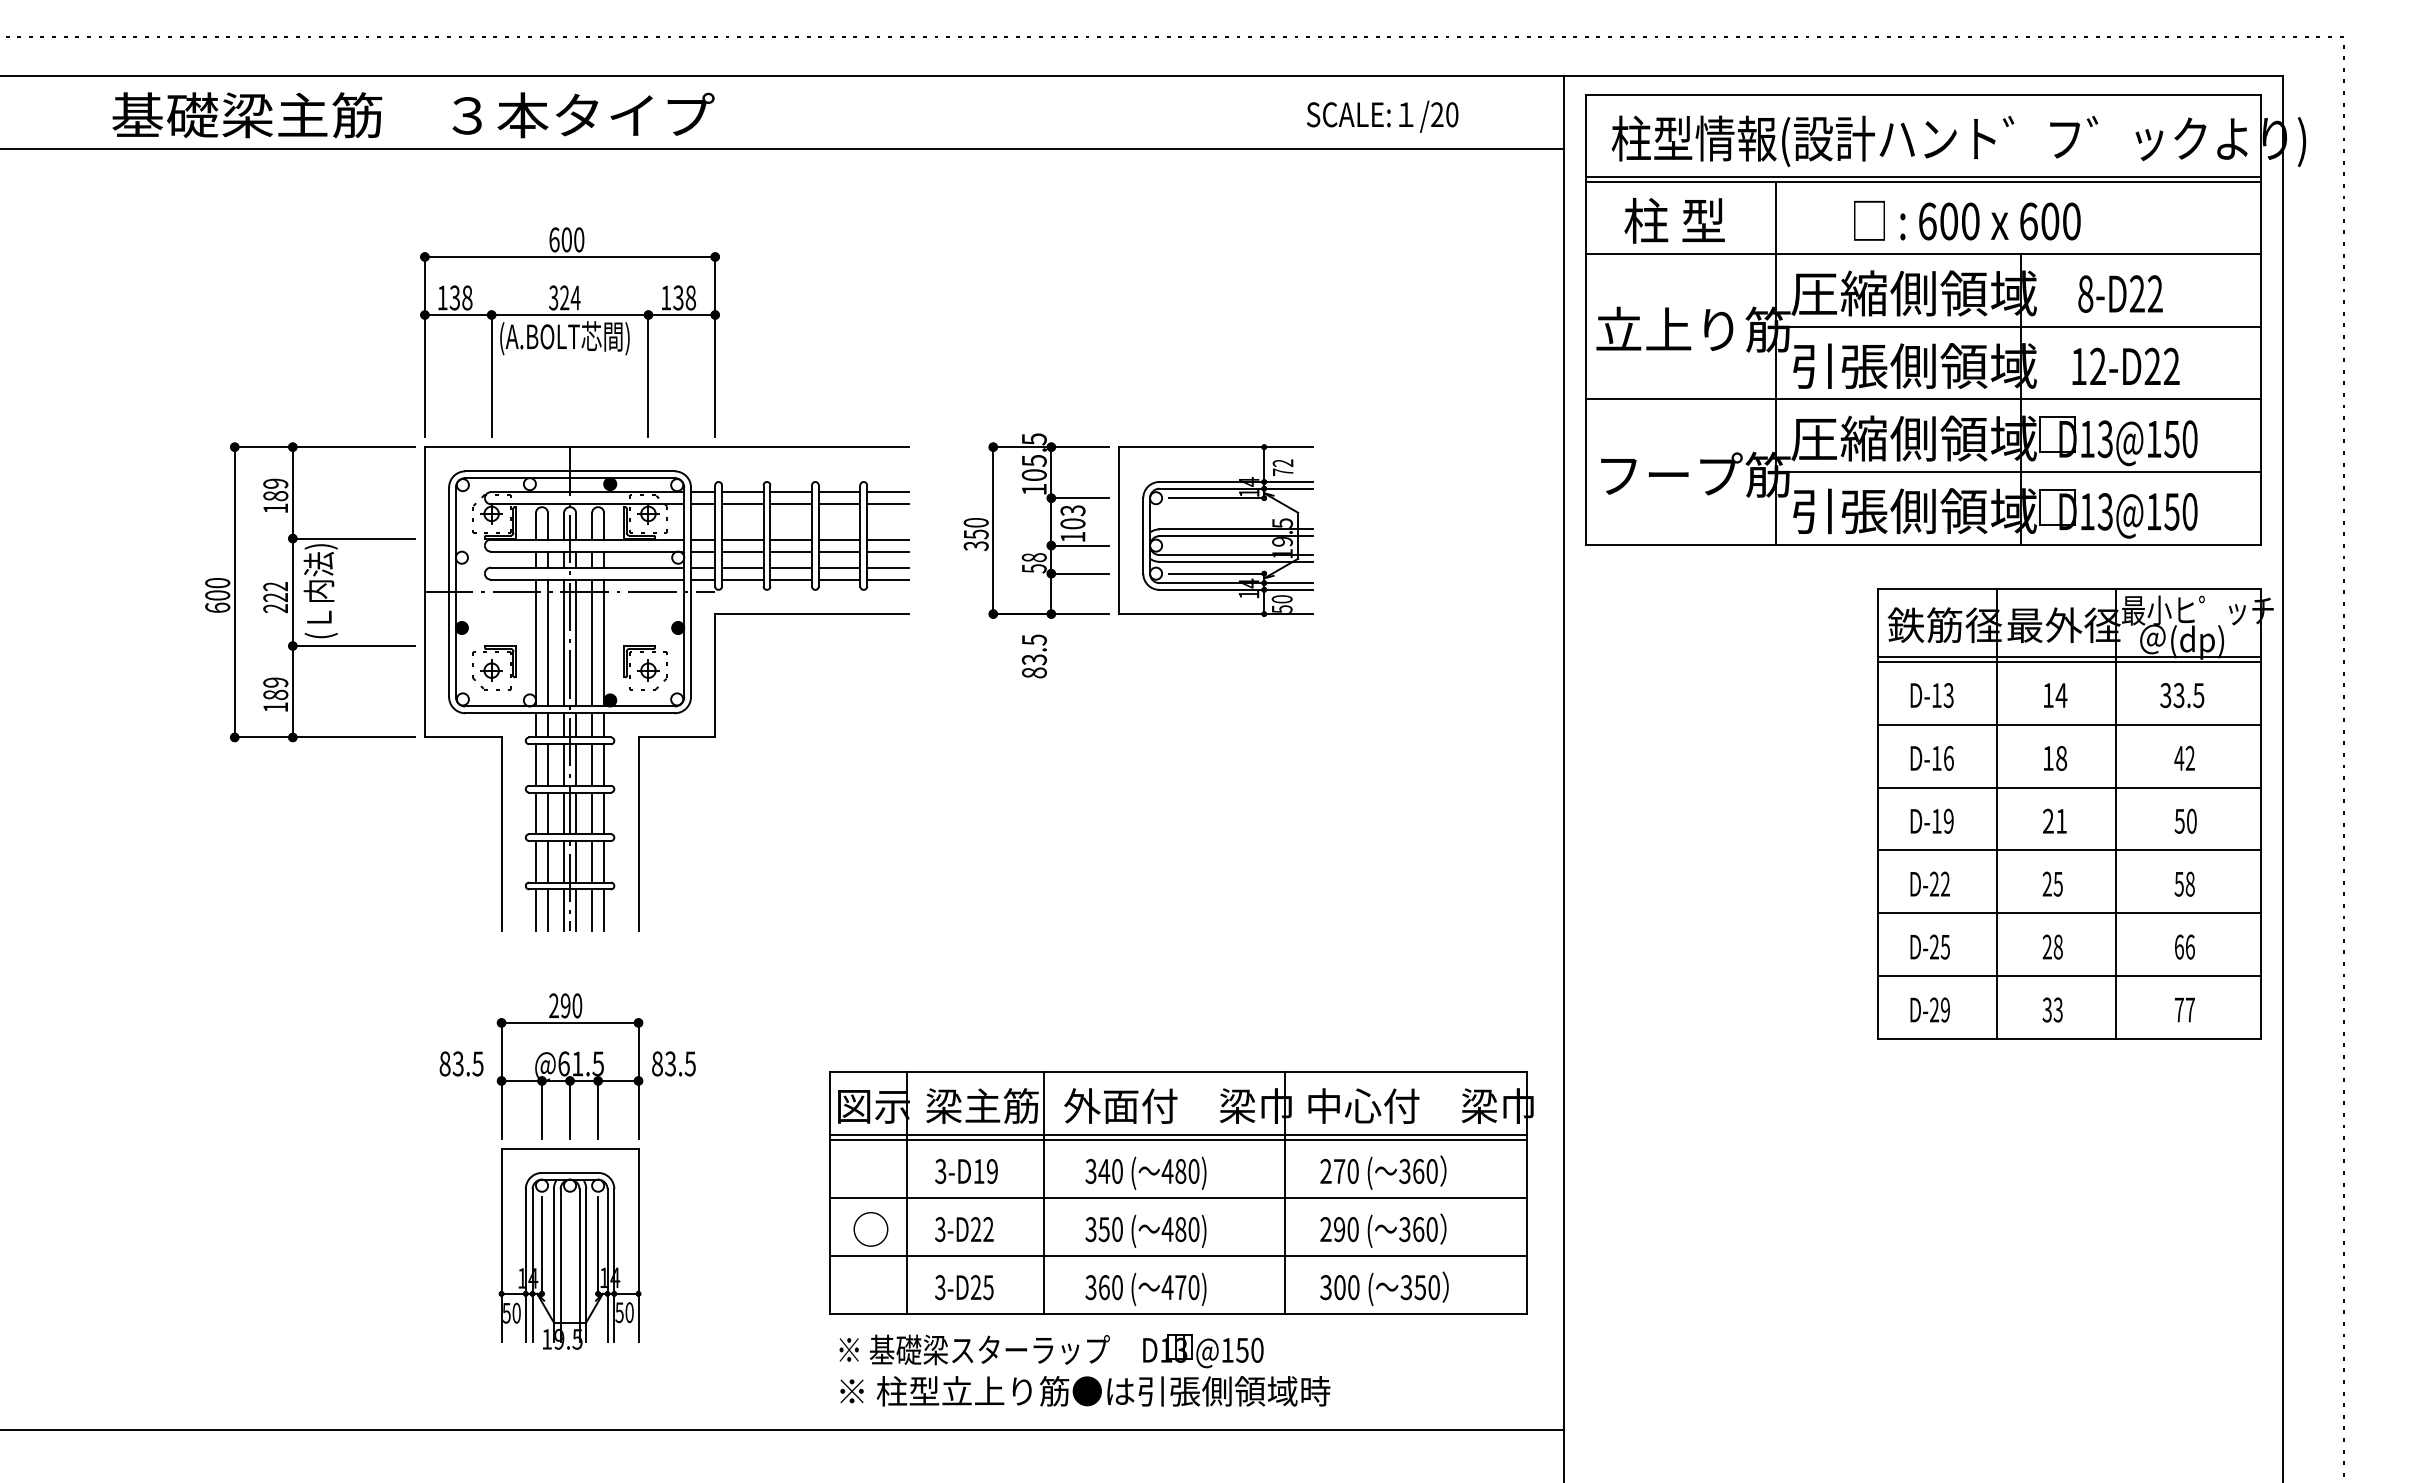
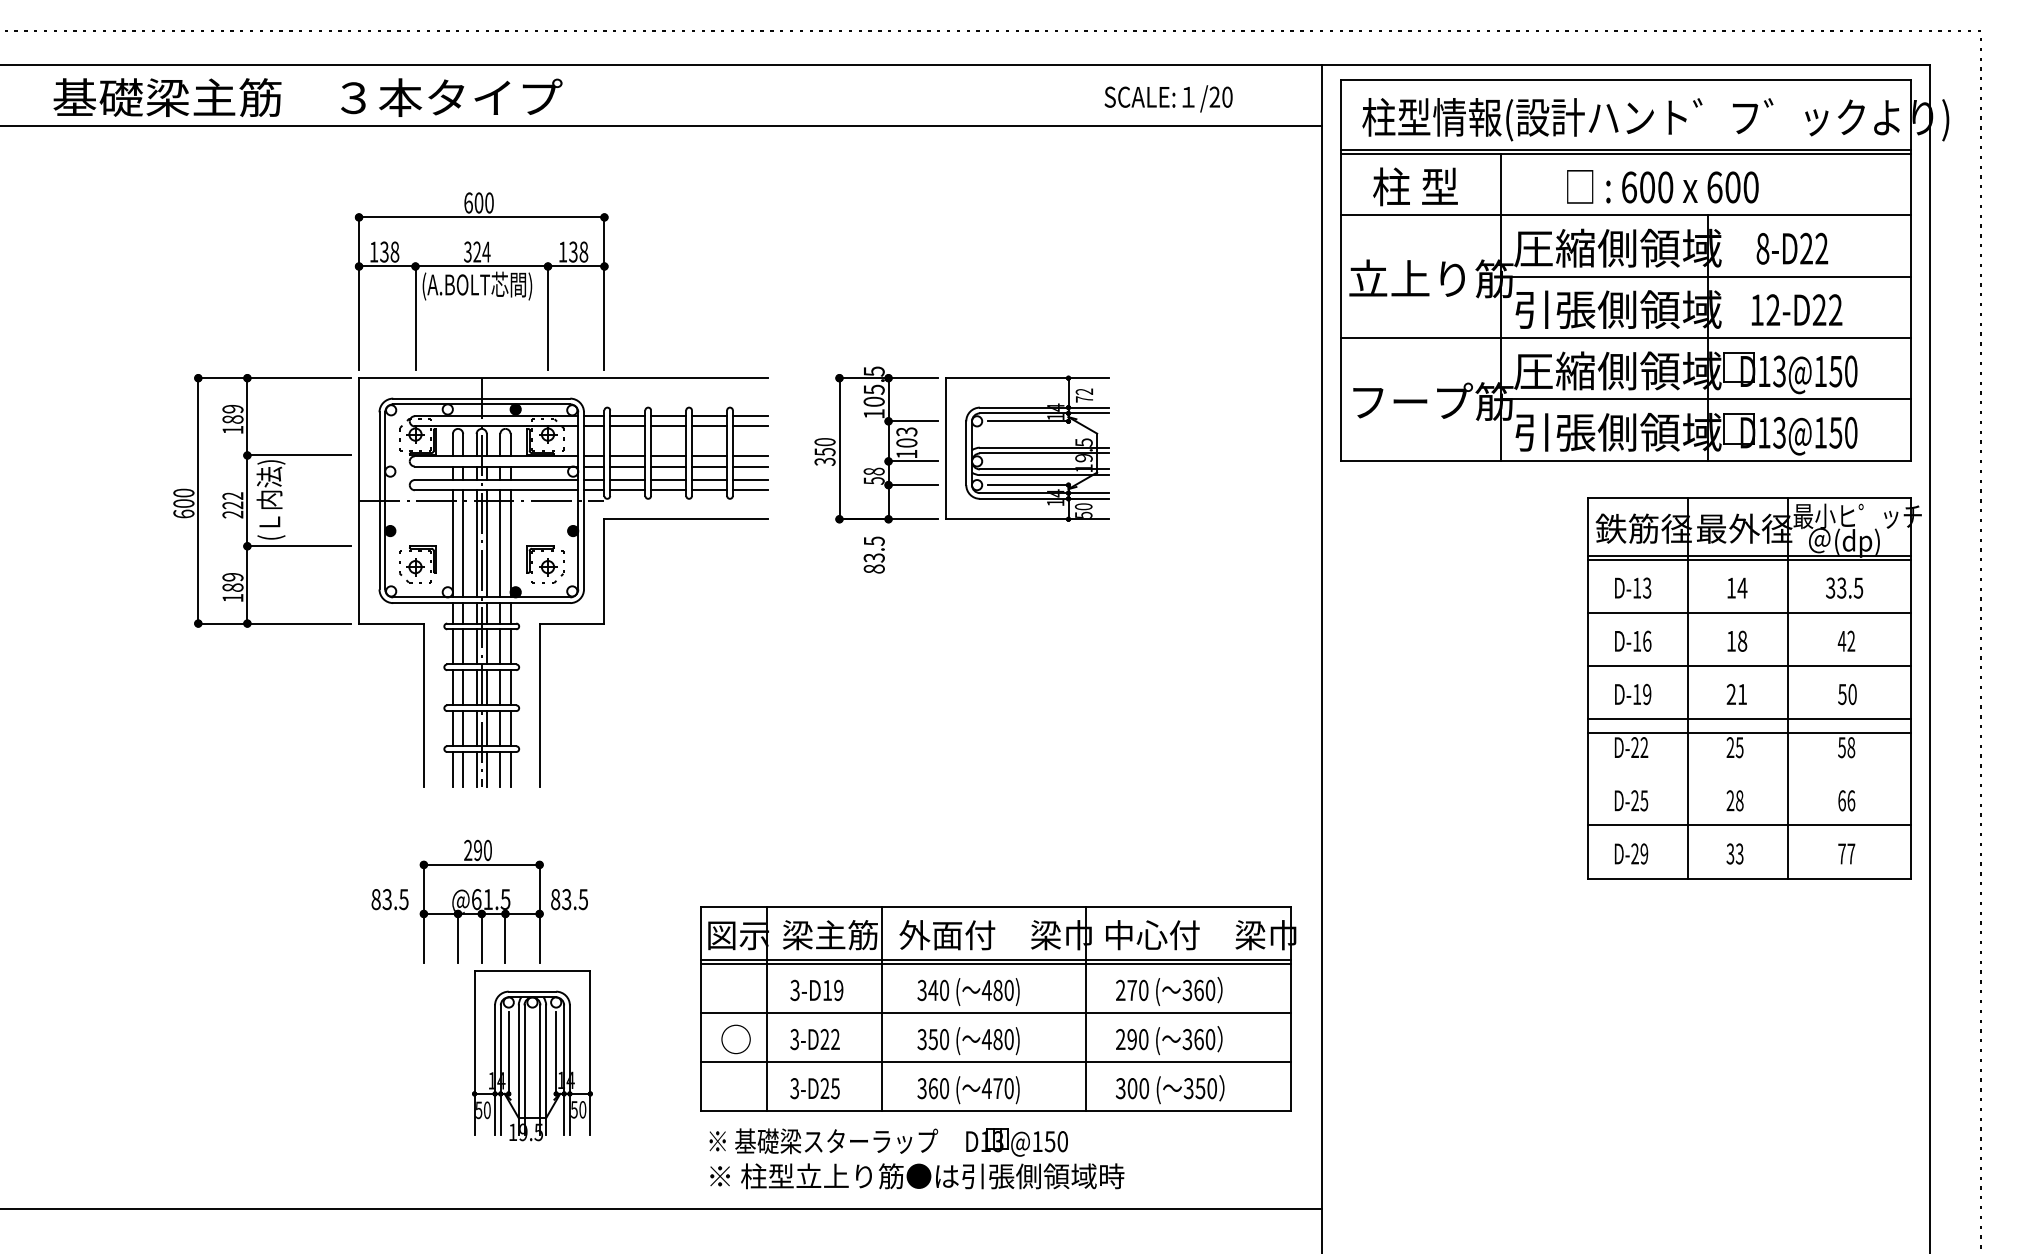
text: (413, 115) -> (307, 97), moved
line: (2069, 913) -> (1749, 732), moved
part: (569, 1248) -> (531, 1055), moved

